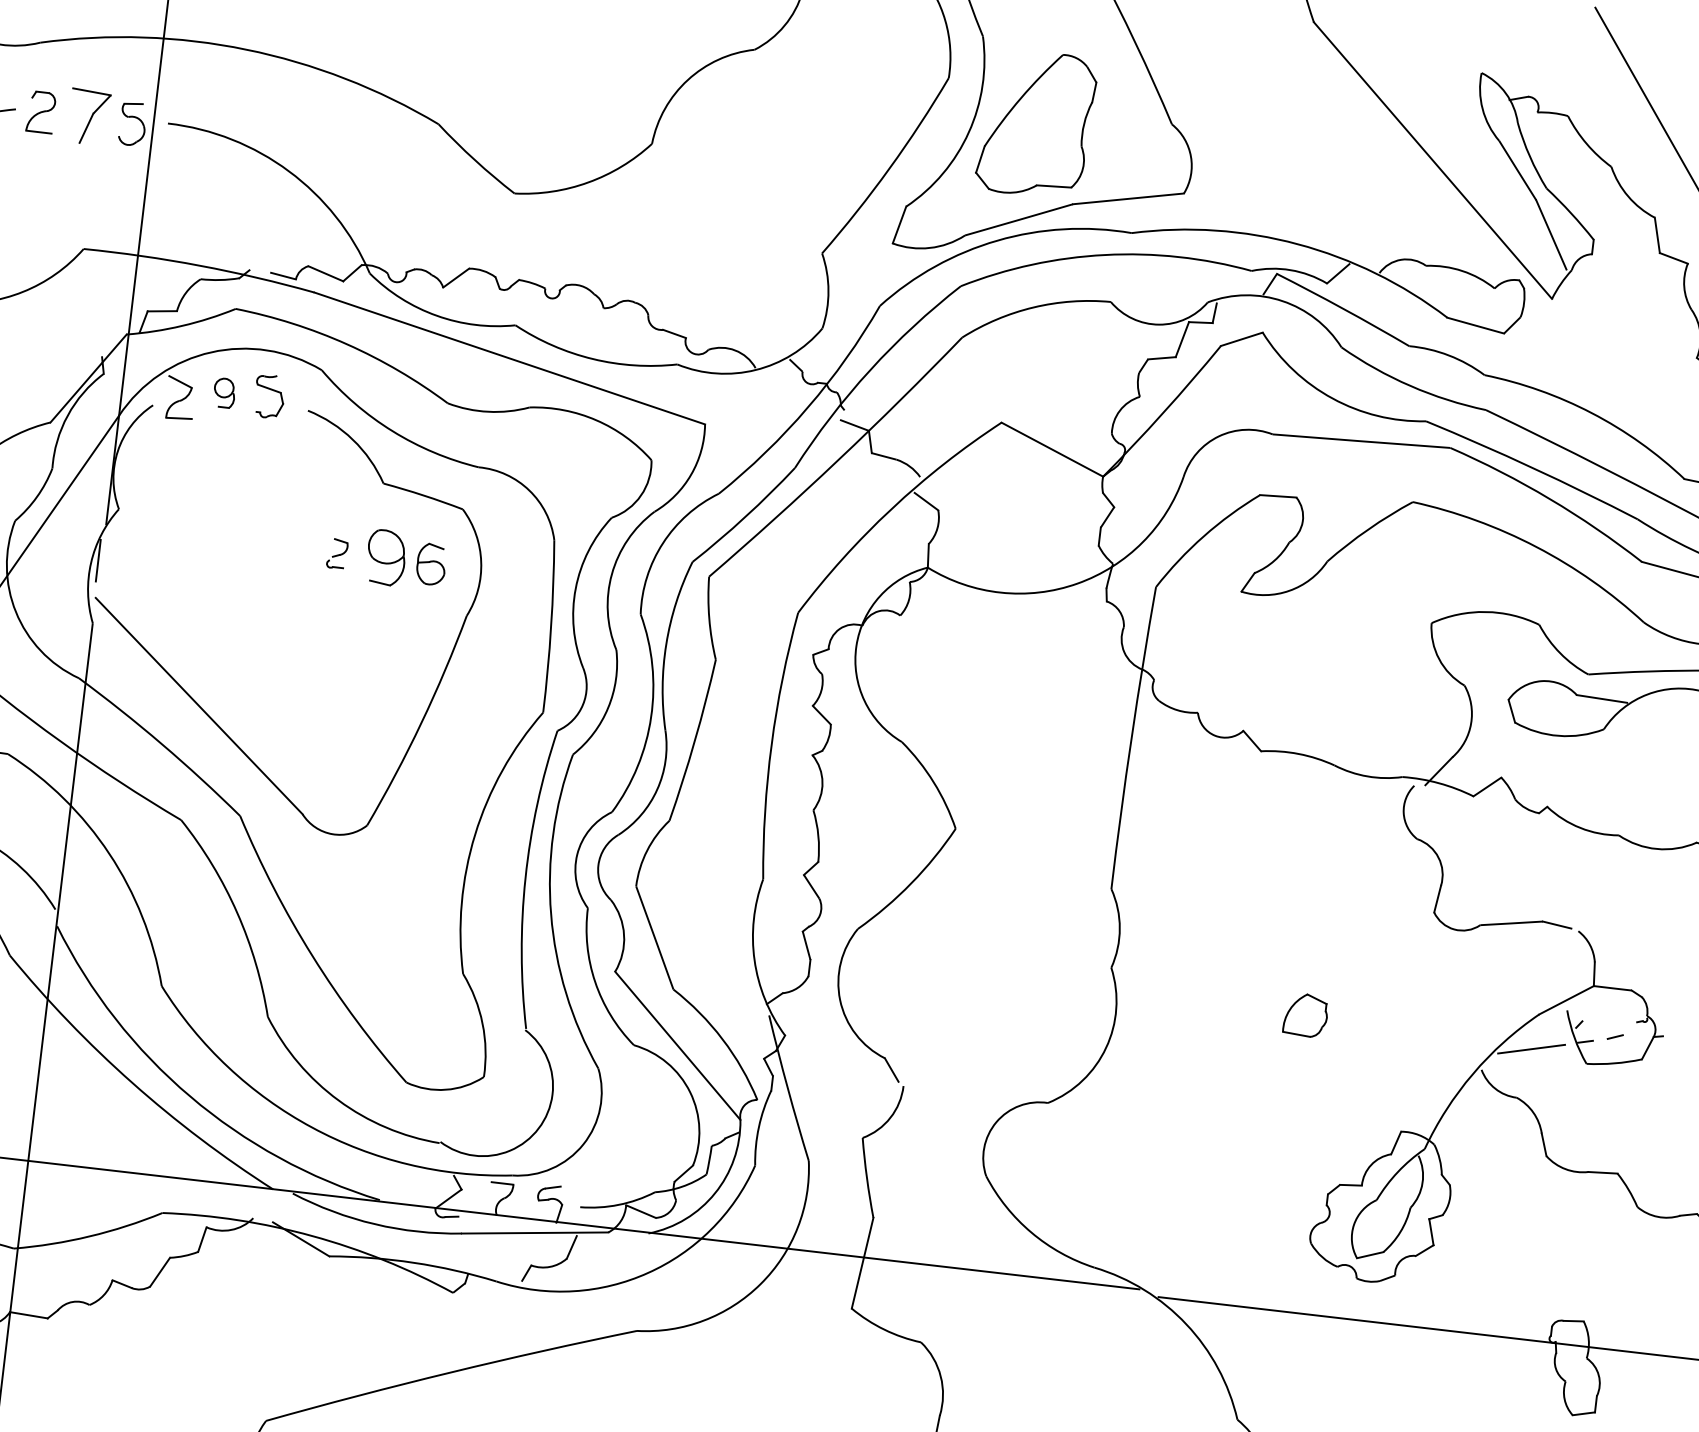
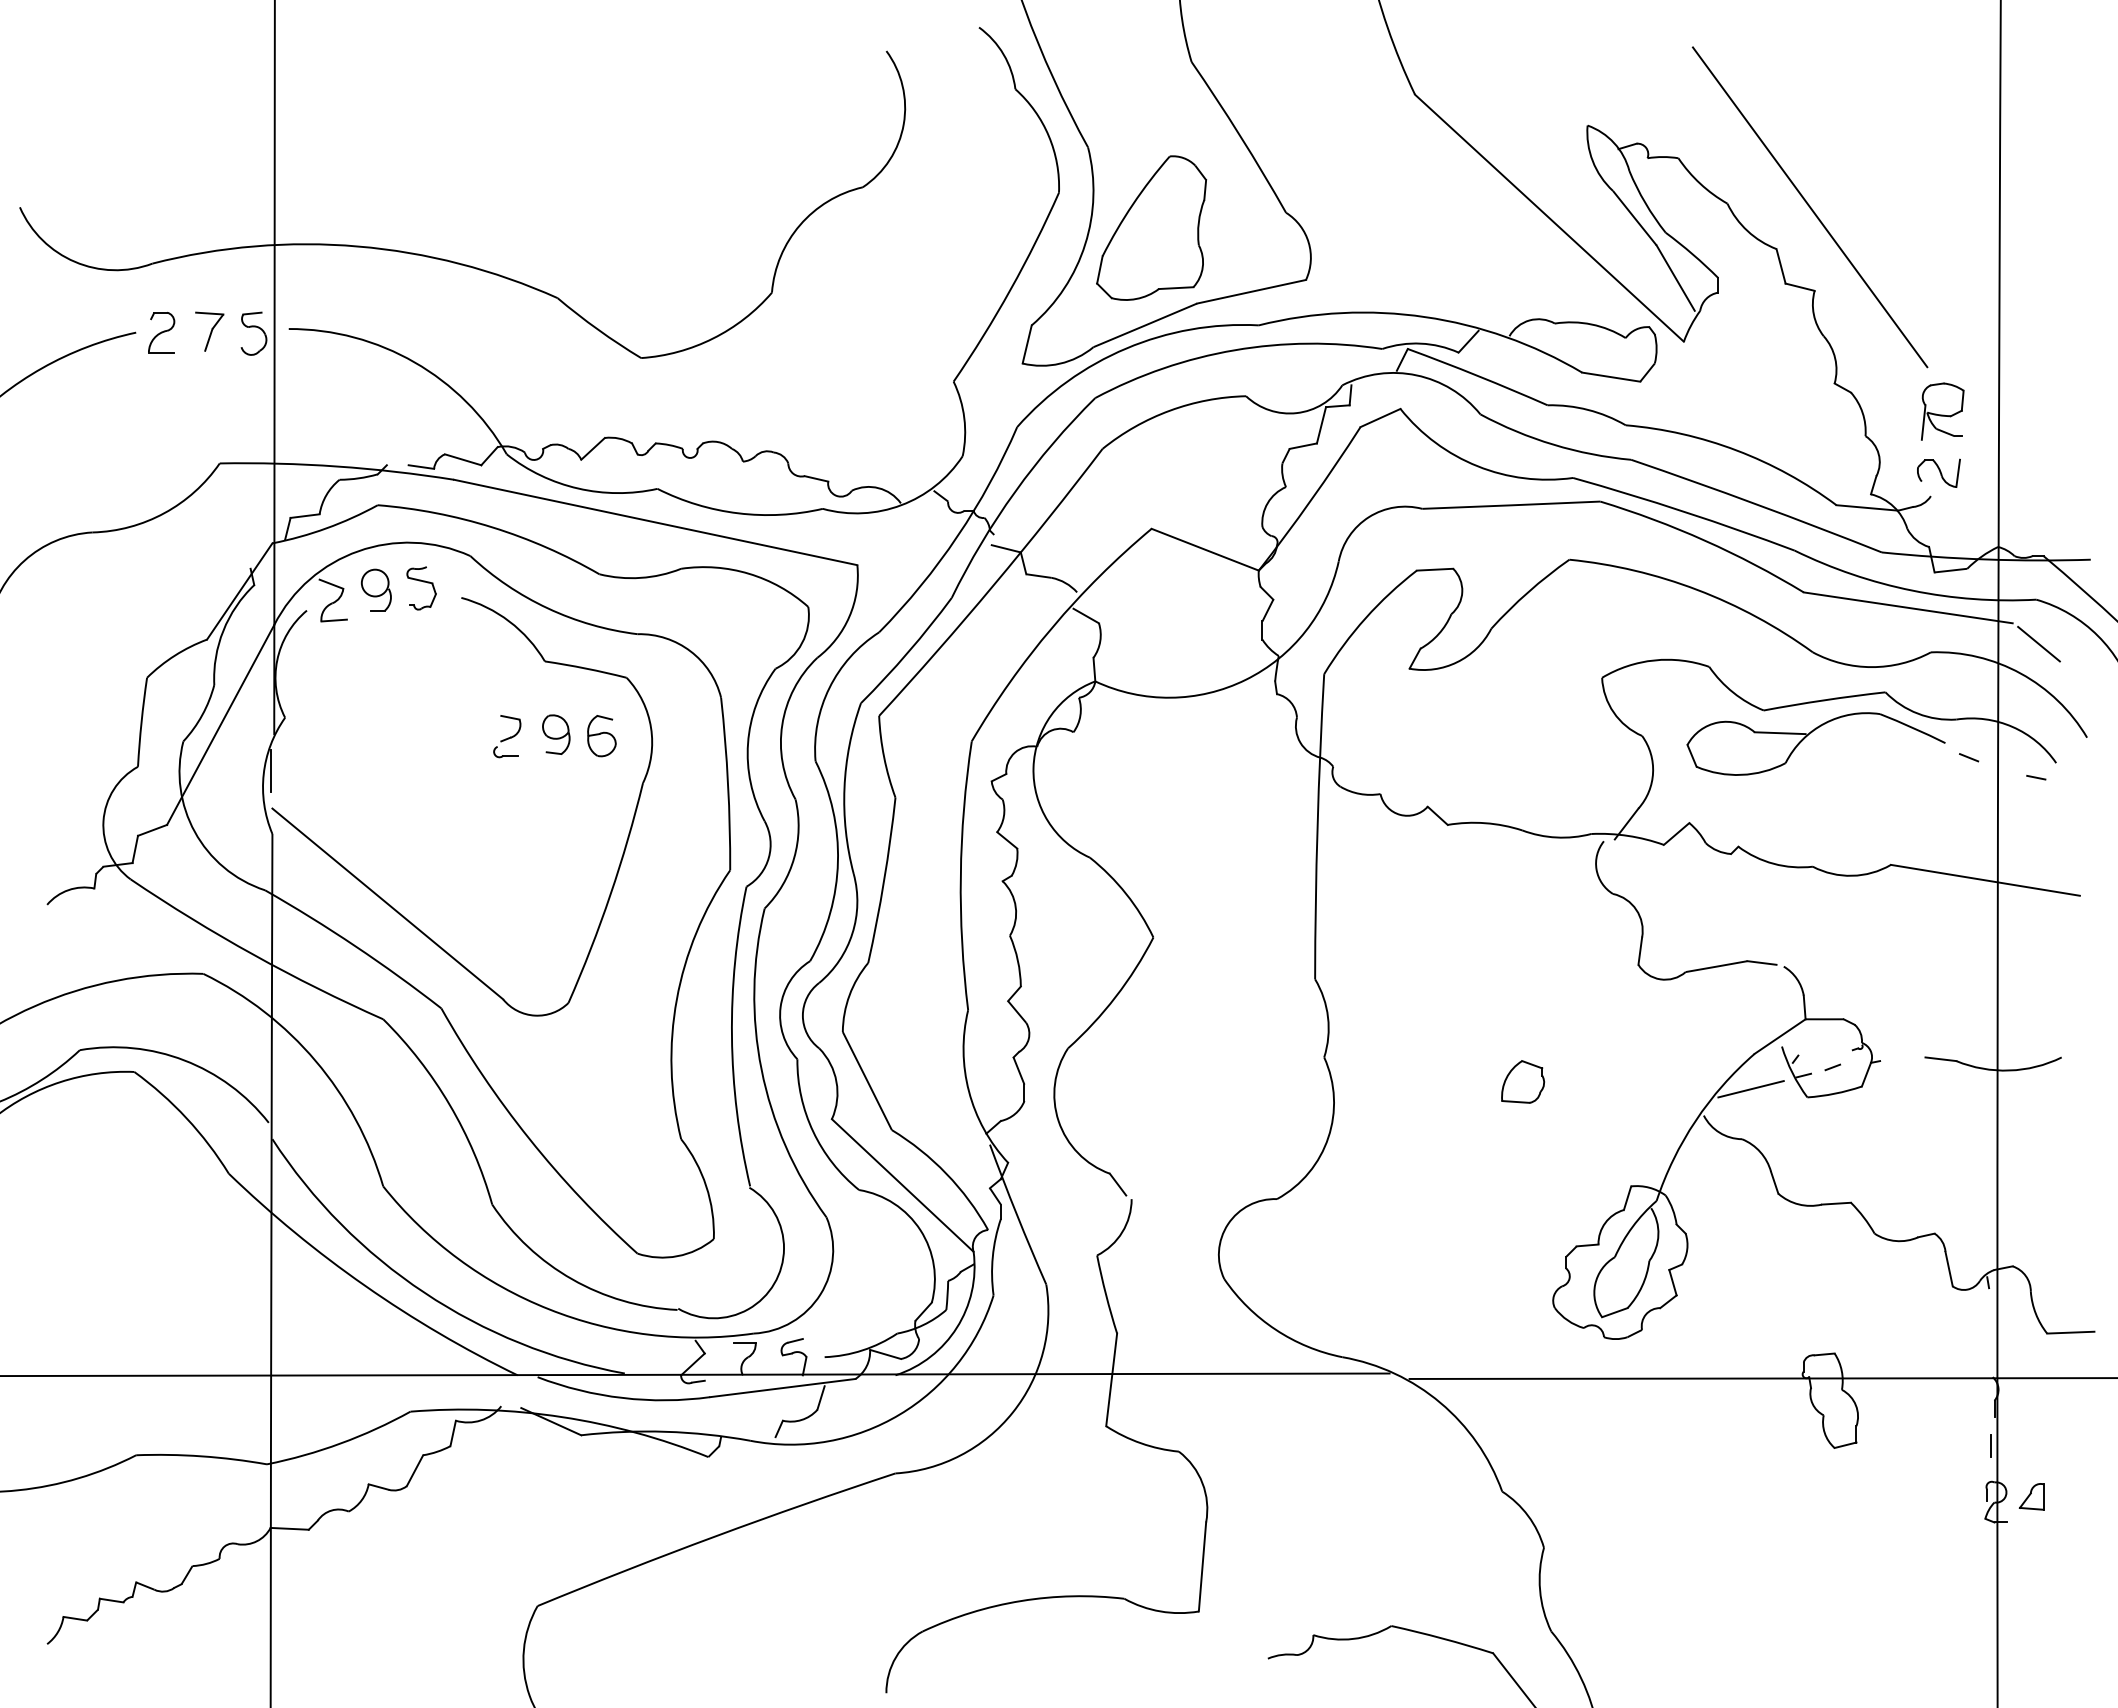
part: (88, 116) -> (209, 331), size x0.71
part: (224, 392) -> (376, 589), size x1.43
part: (337, 553) -> (507, 736), size x1.43
part: (386, 557) -> (556, 734), size x0.71

